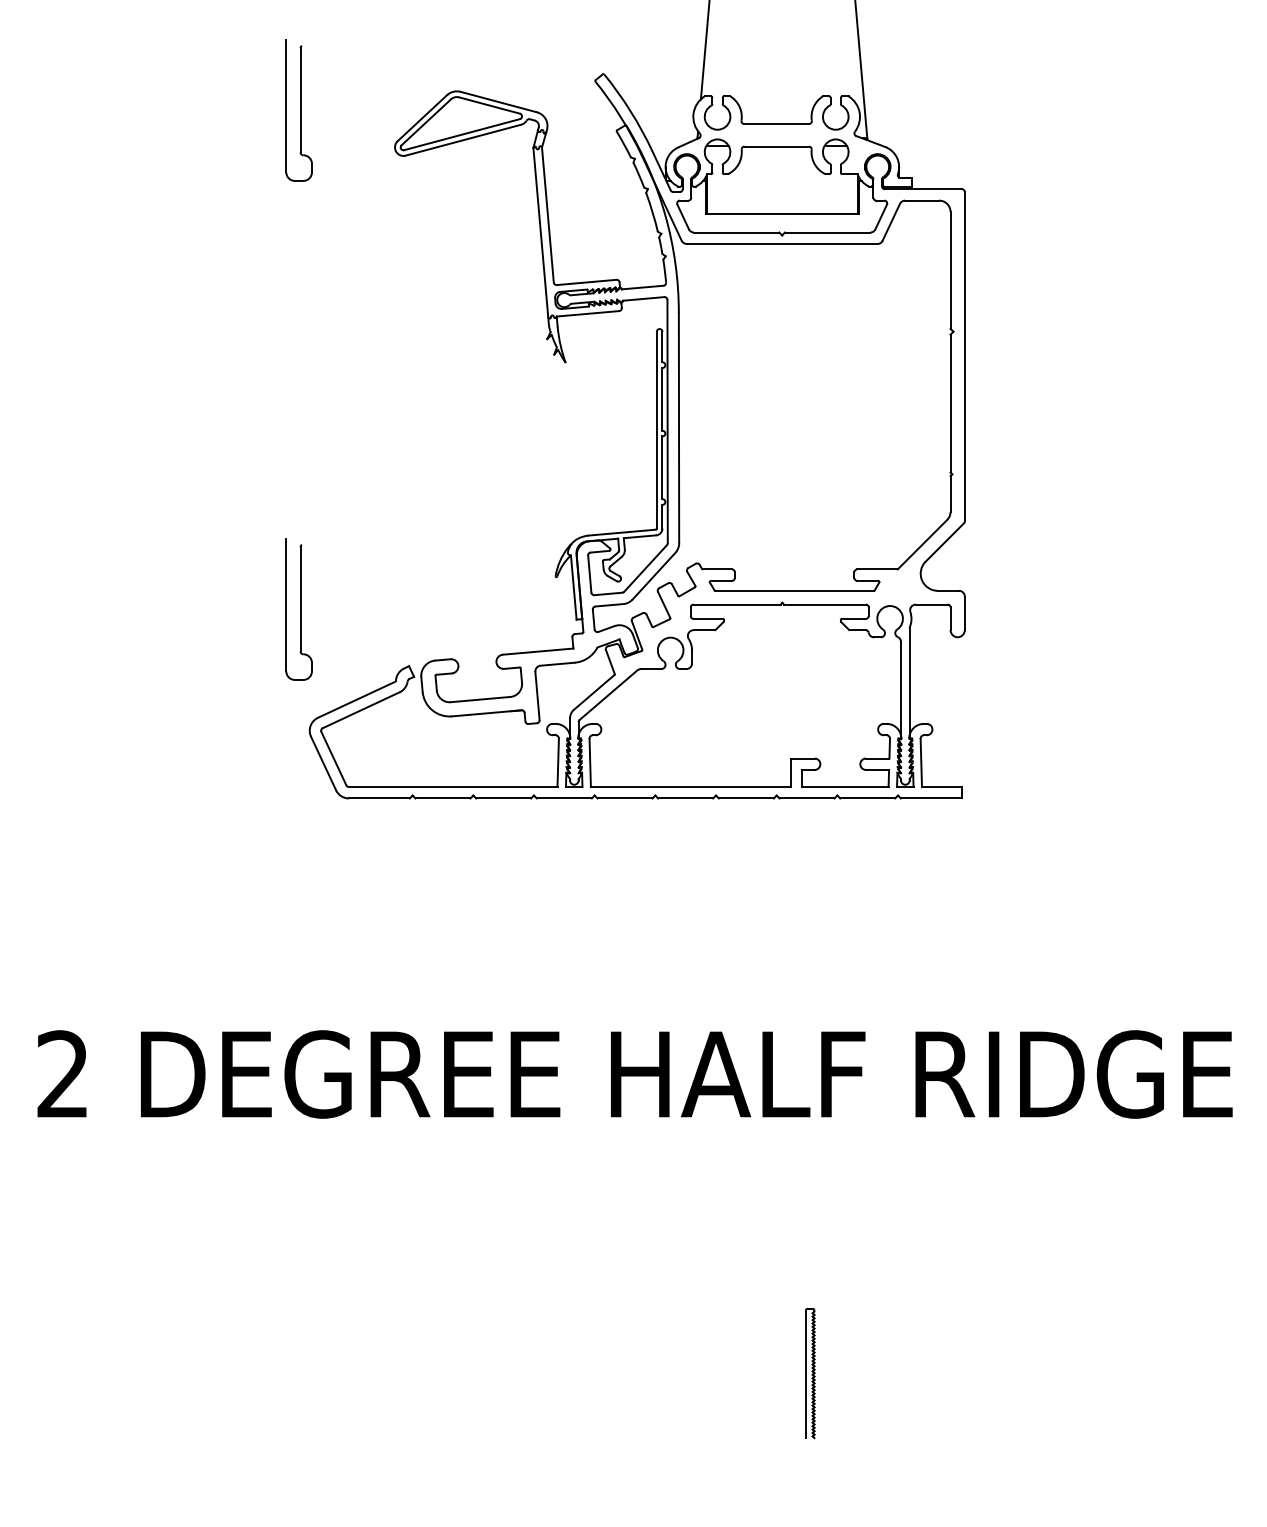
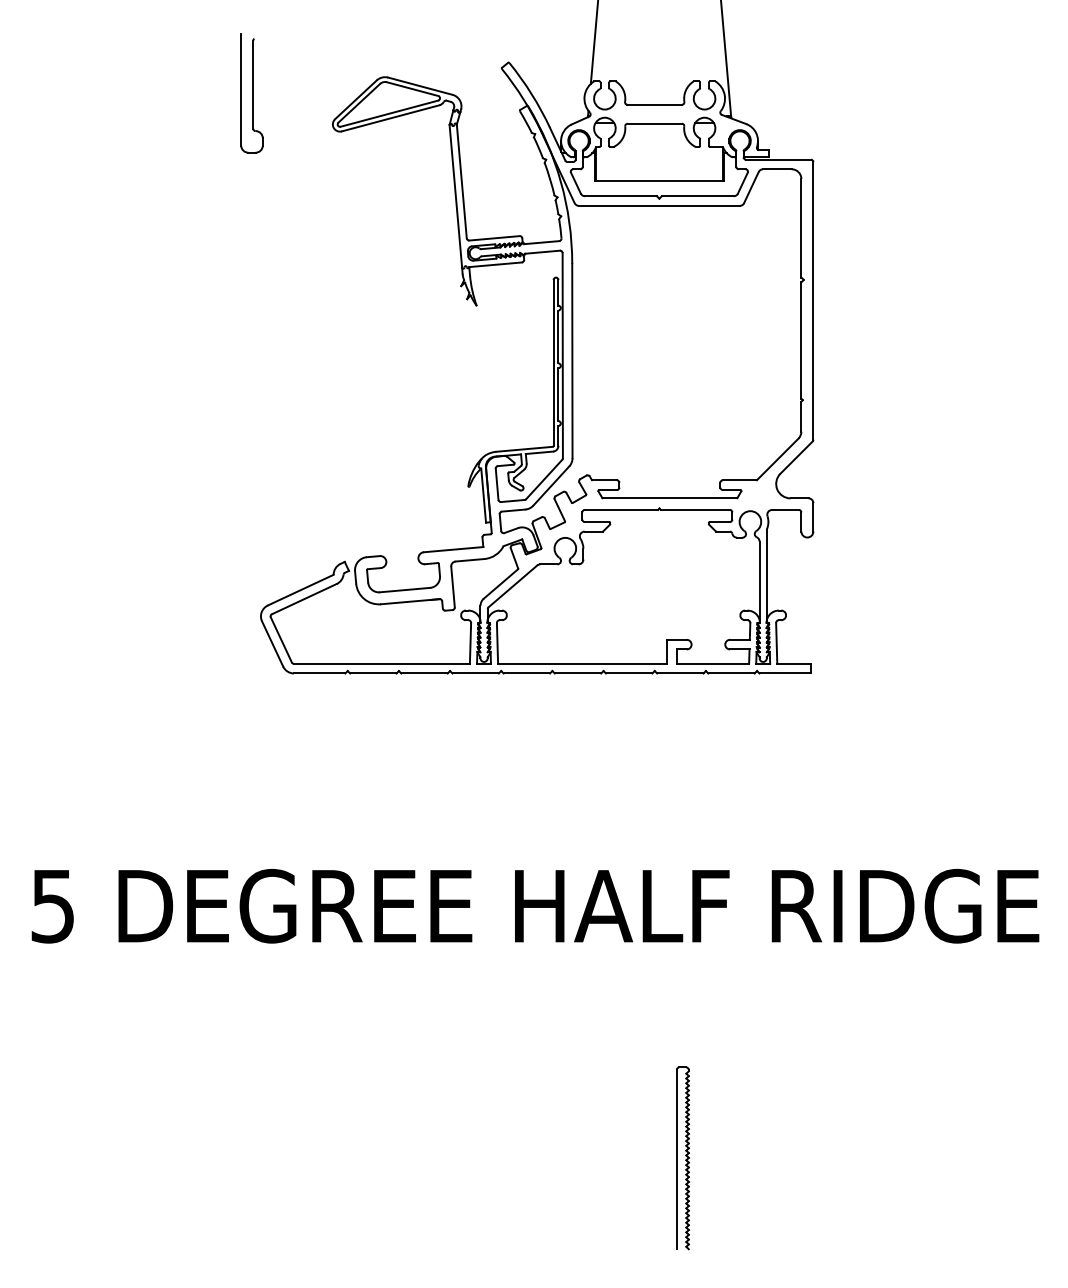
part: (298, 609) -> (251, 514), removed
text: (62, 1074) -> (52, 906), 2 -> 5
part: (810, 1373) -> (683, 1158), size x1.67

